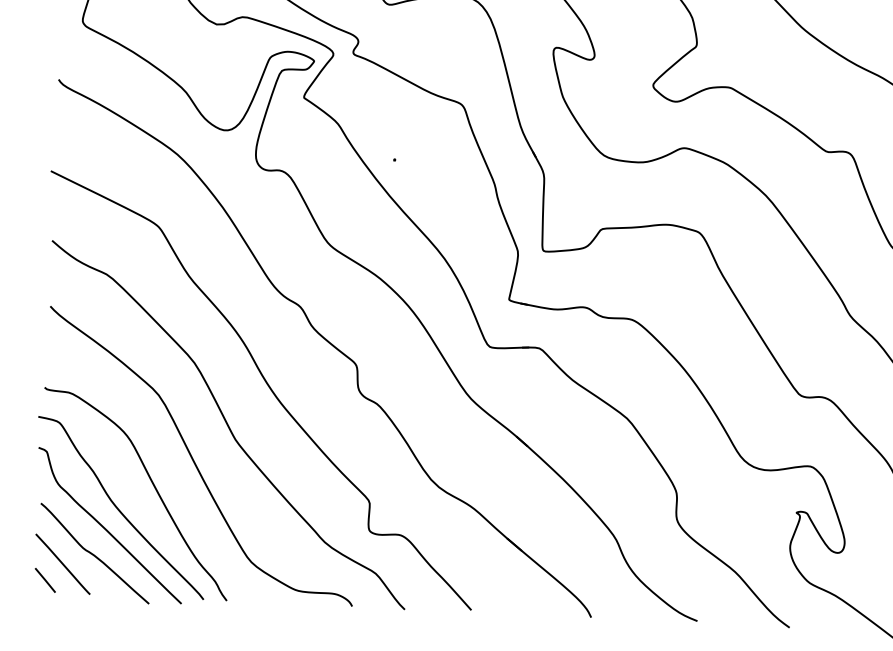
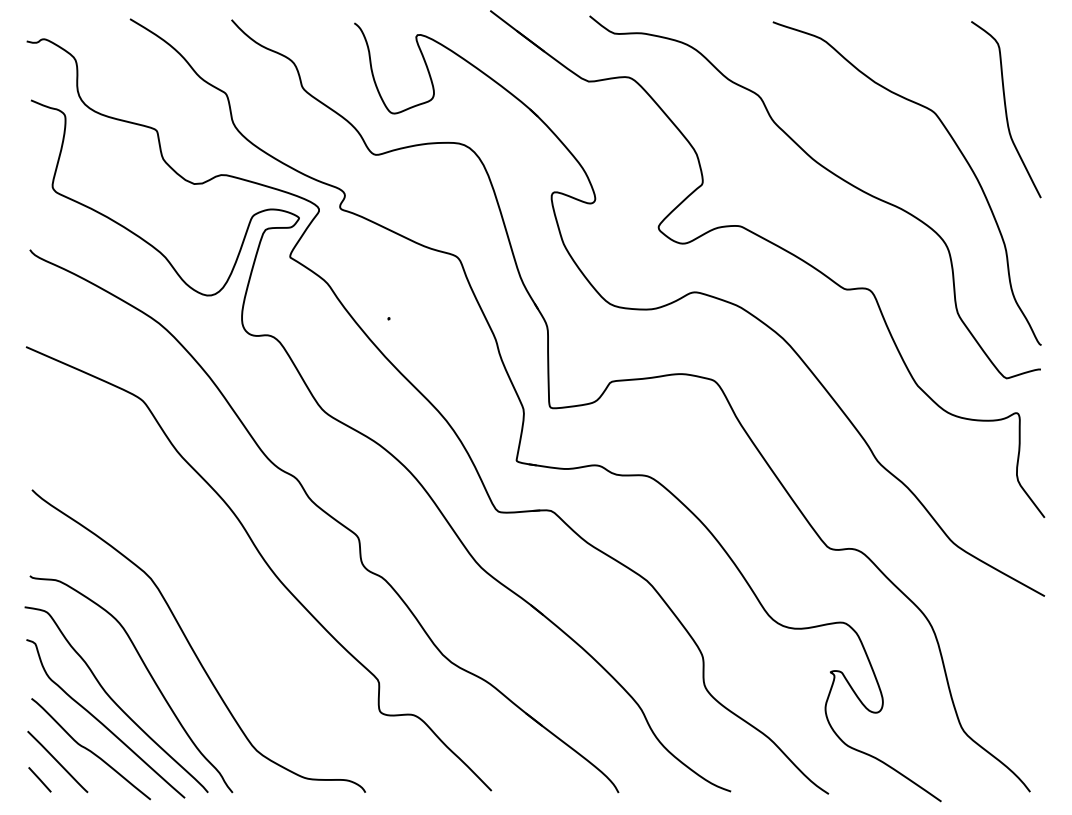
curve: (228, 424) -> (225, 606), removed

